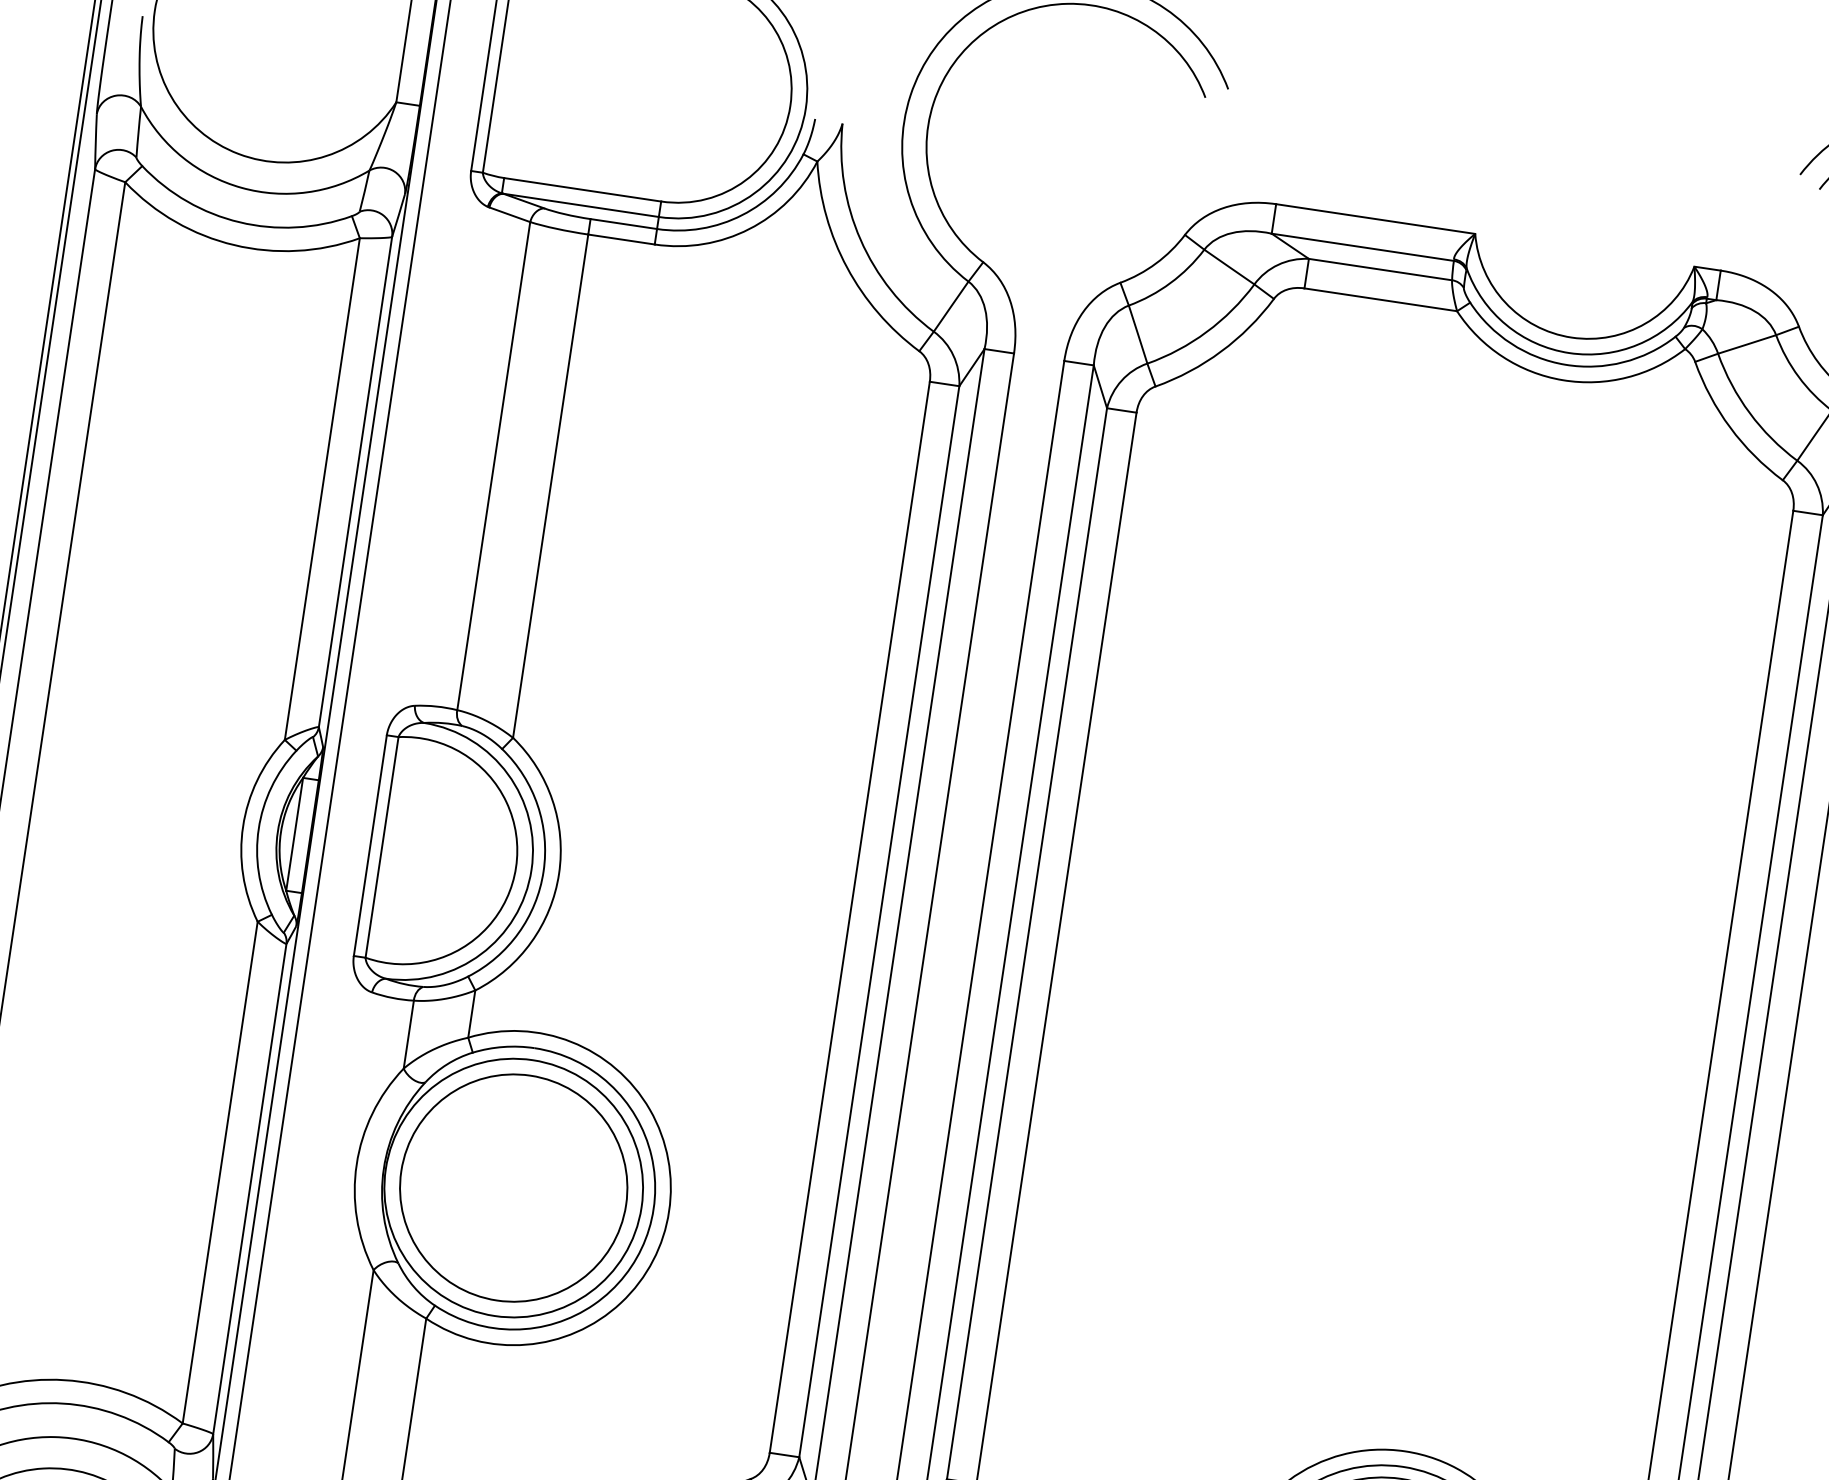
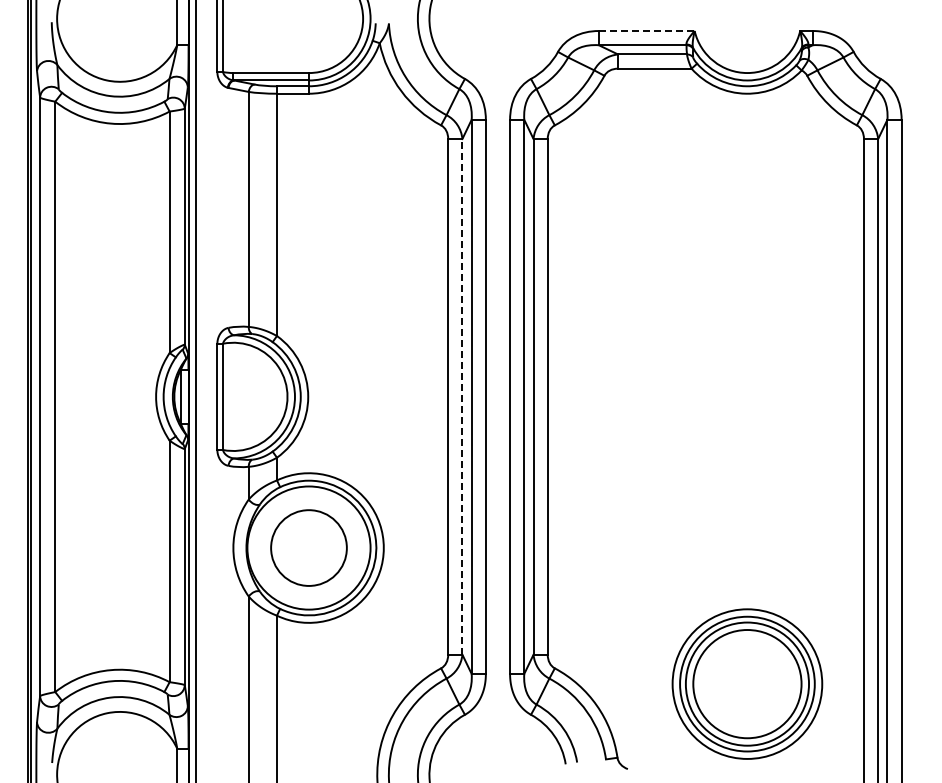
line: (1375, 219) -> (646, 31), solid -> dashed
line: (879, 920) -> (462, 396), solid -> dashed
circle: (512, 1186) -> (308, 547), size x0.7

